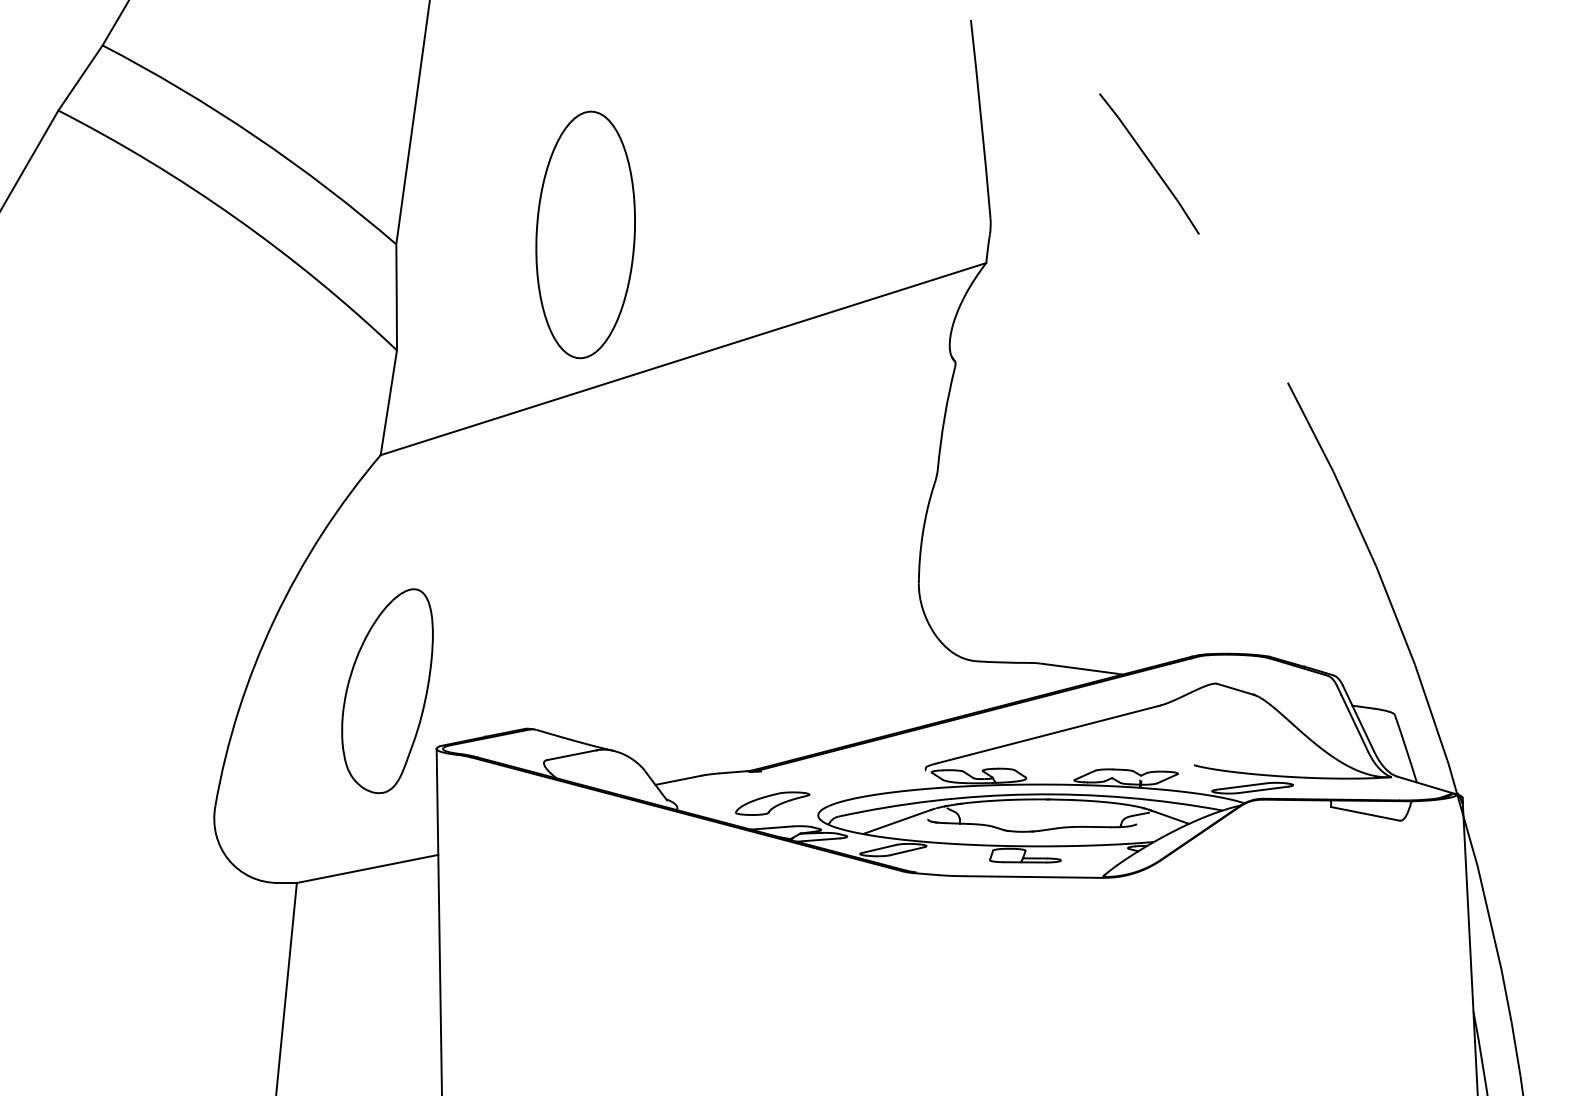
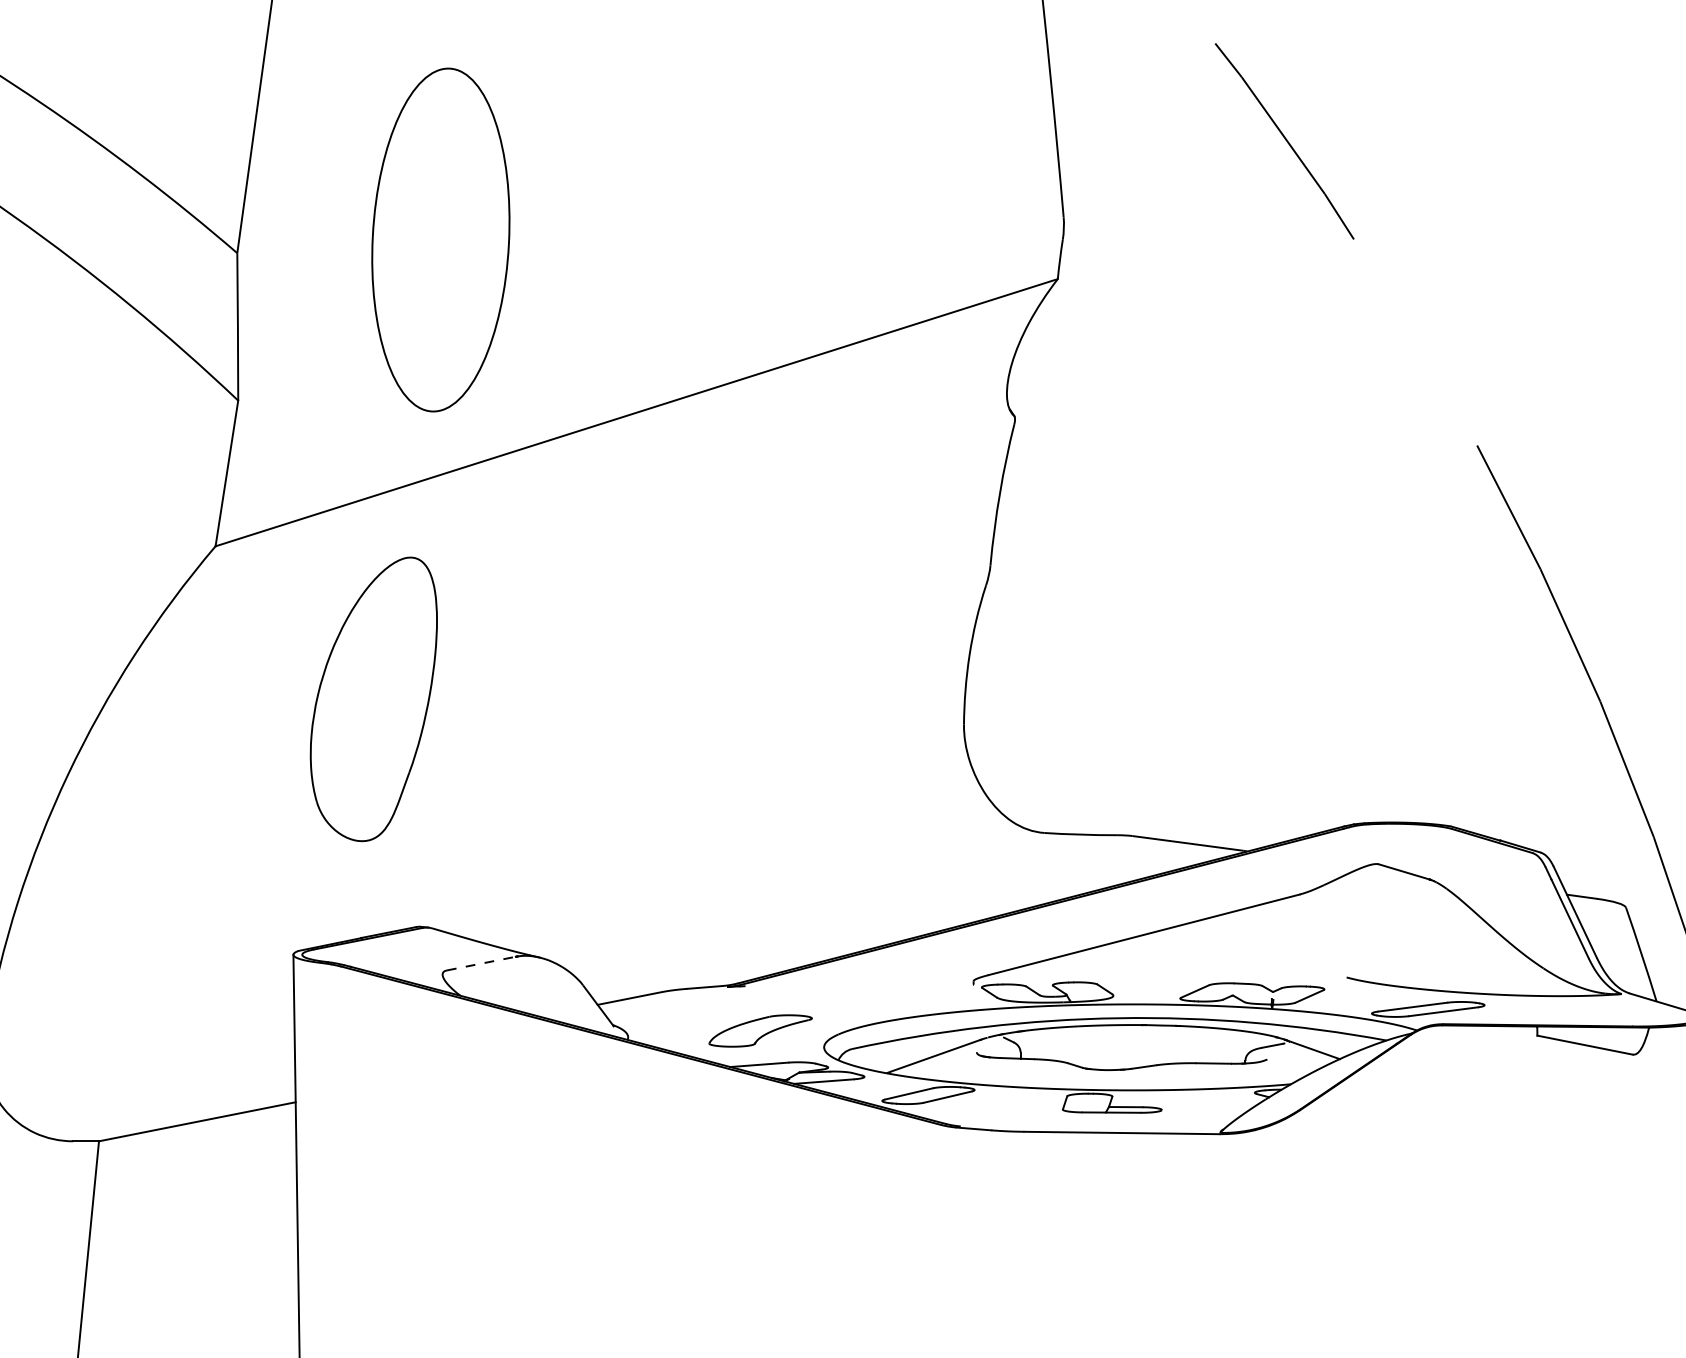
part: (585, 234) -> (440, 239), moved
part: (387, 691) -> (373, 699), moved
line: (572, 755) -> (482, 963), solid -> dashed

